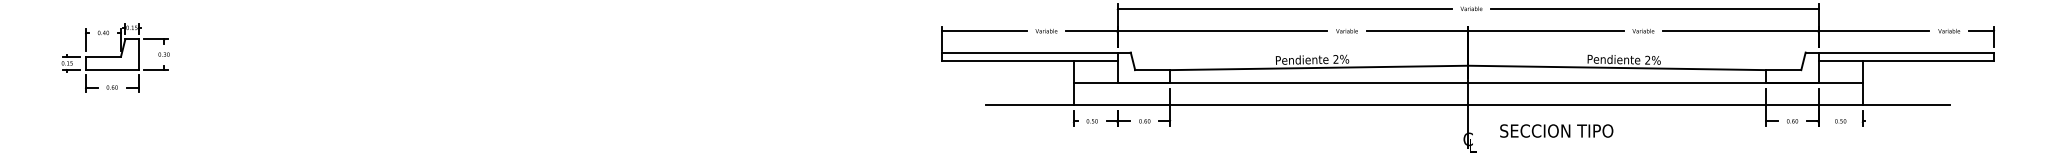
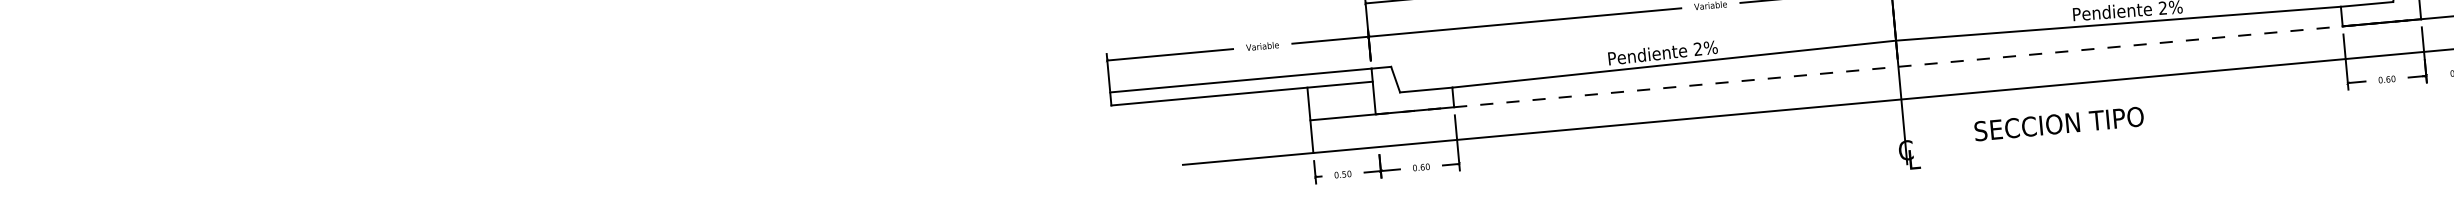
line: (1468, 83) -> (1898, 67), solid -> dashed
text: (1556, 130) -> (2058, 123), moved

